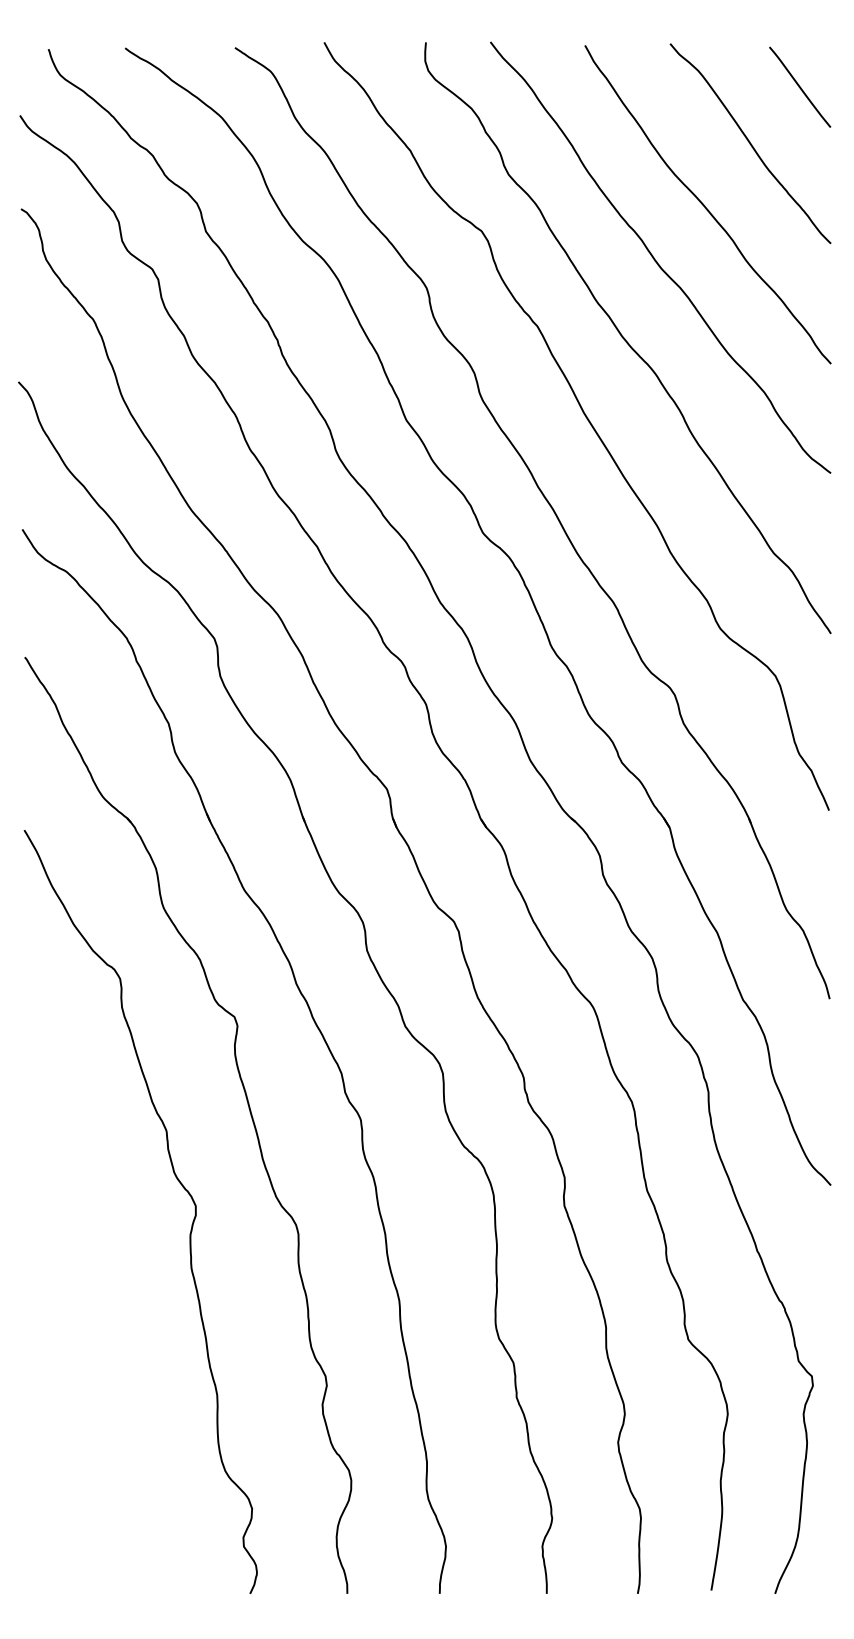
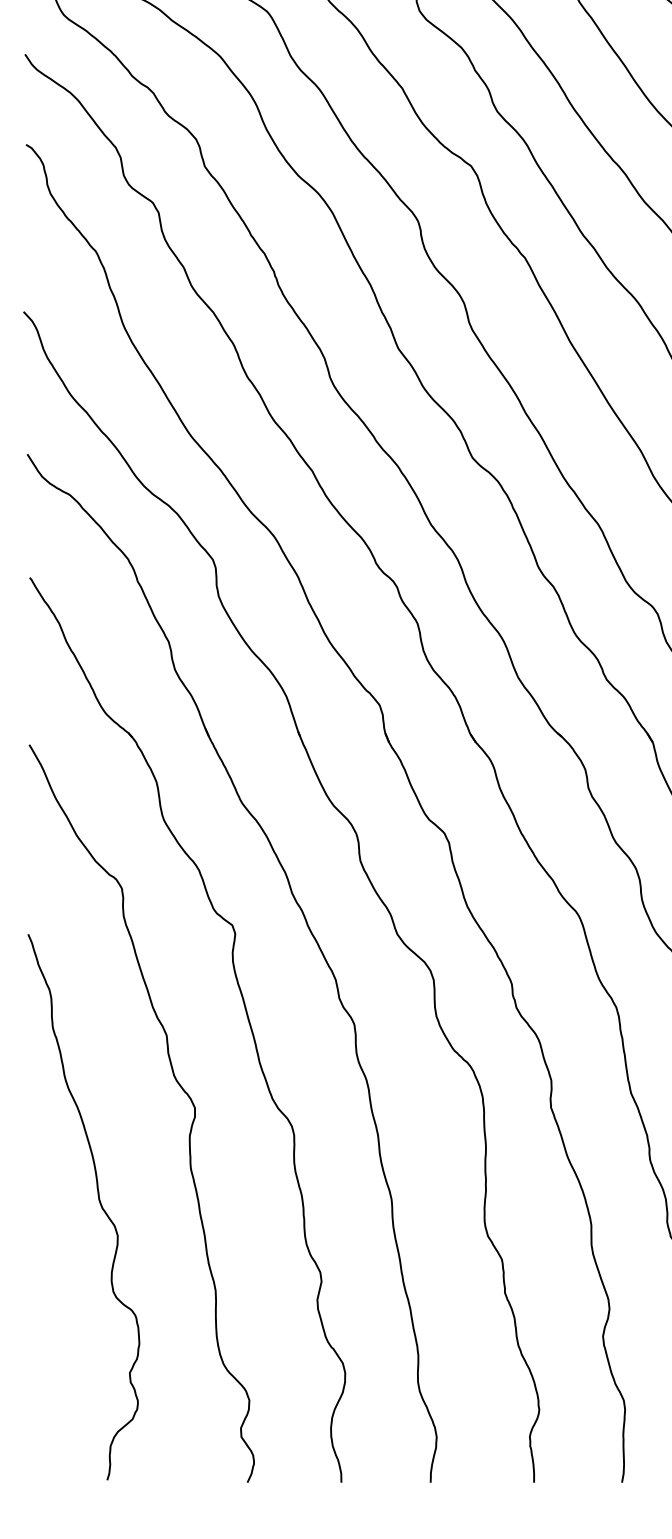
curve: (96, 1303) -> (99, 1202), added

